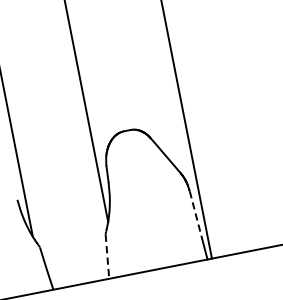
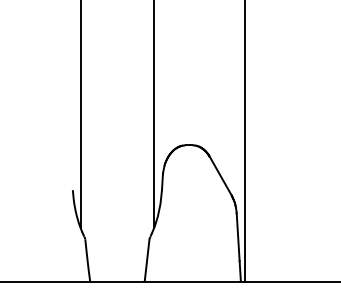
line: (196, 215) -> (238, 237), dashed -> solid
line: (107, 256) -> (147, 260), dashed -> solid

